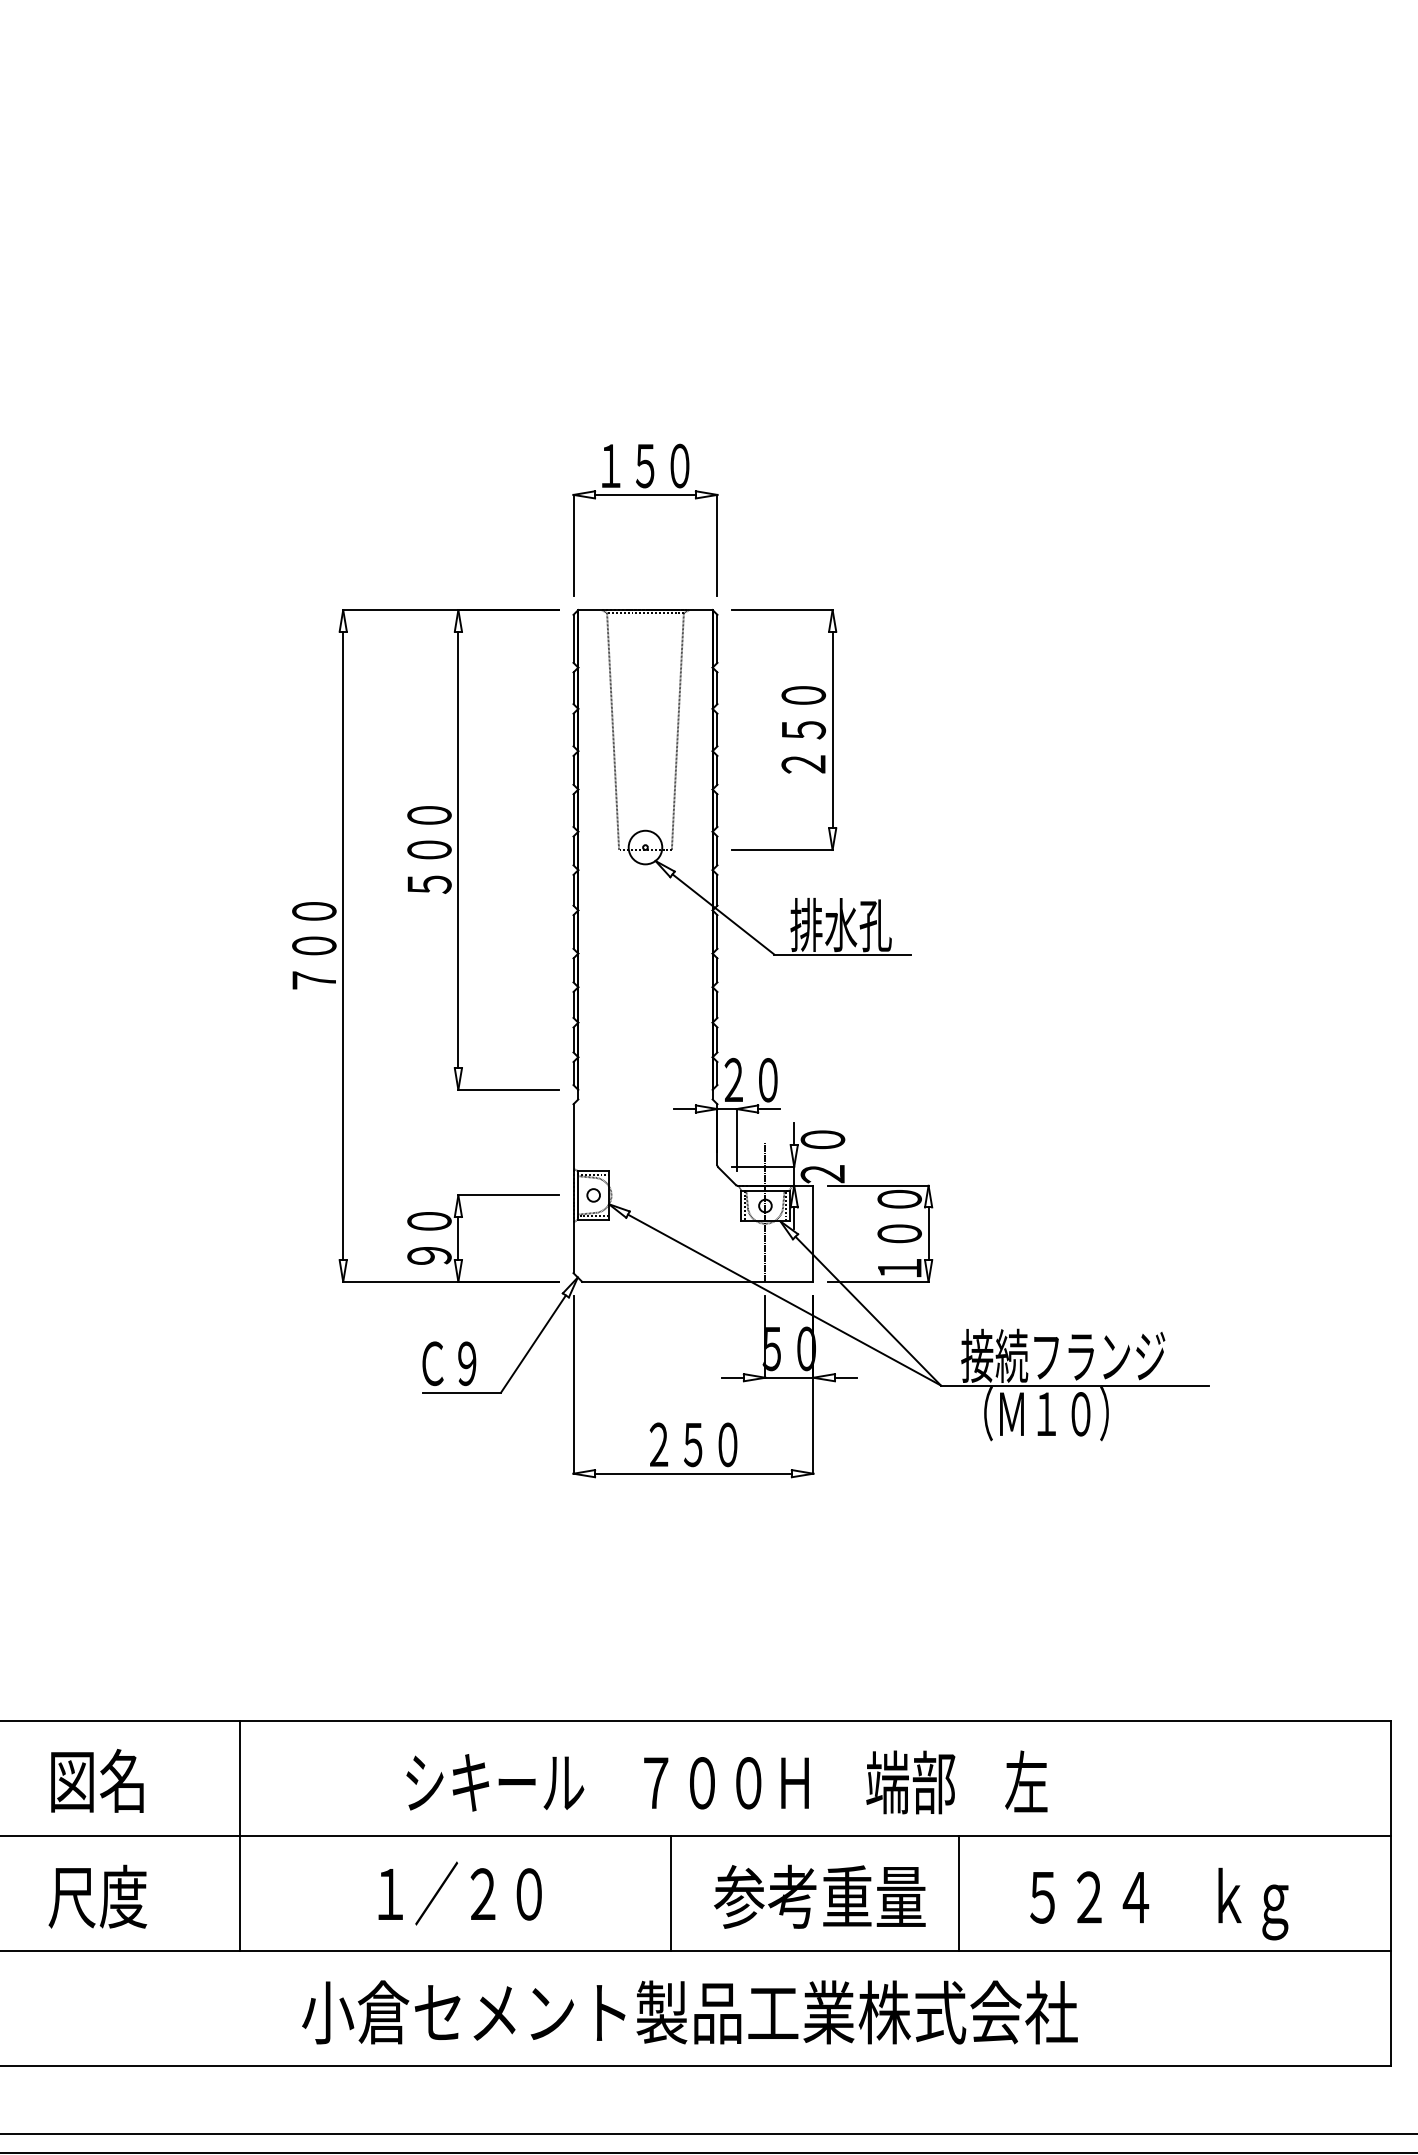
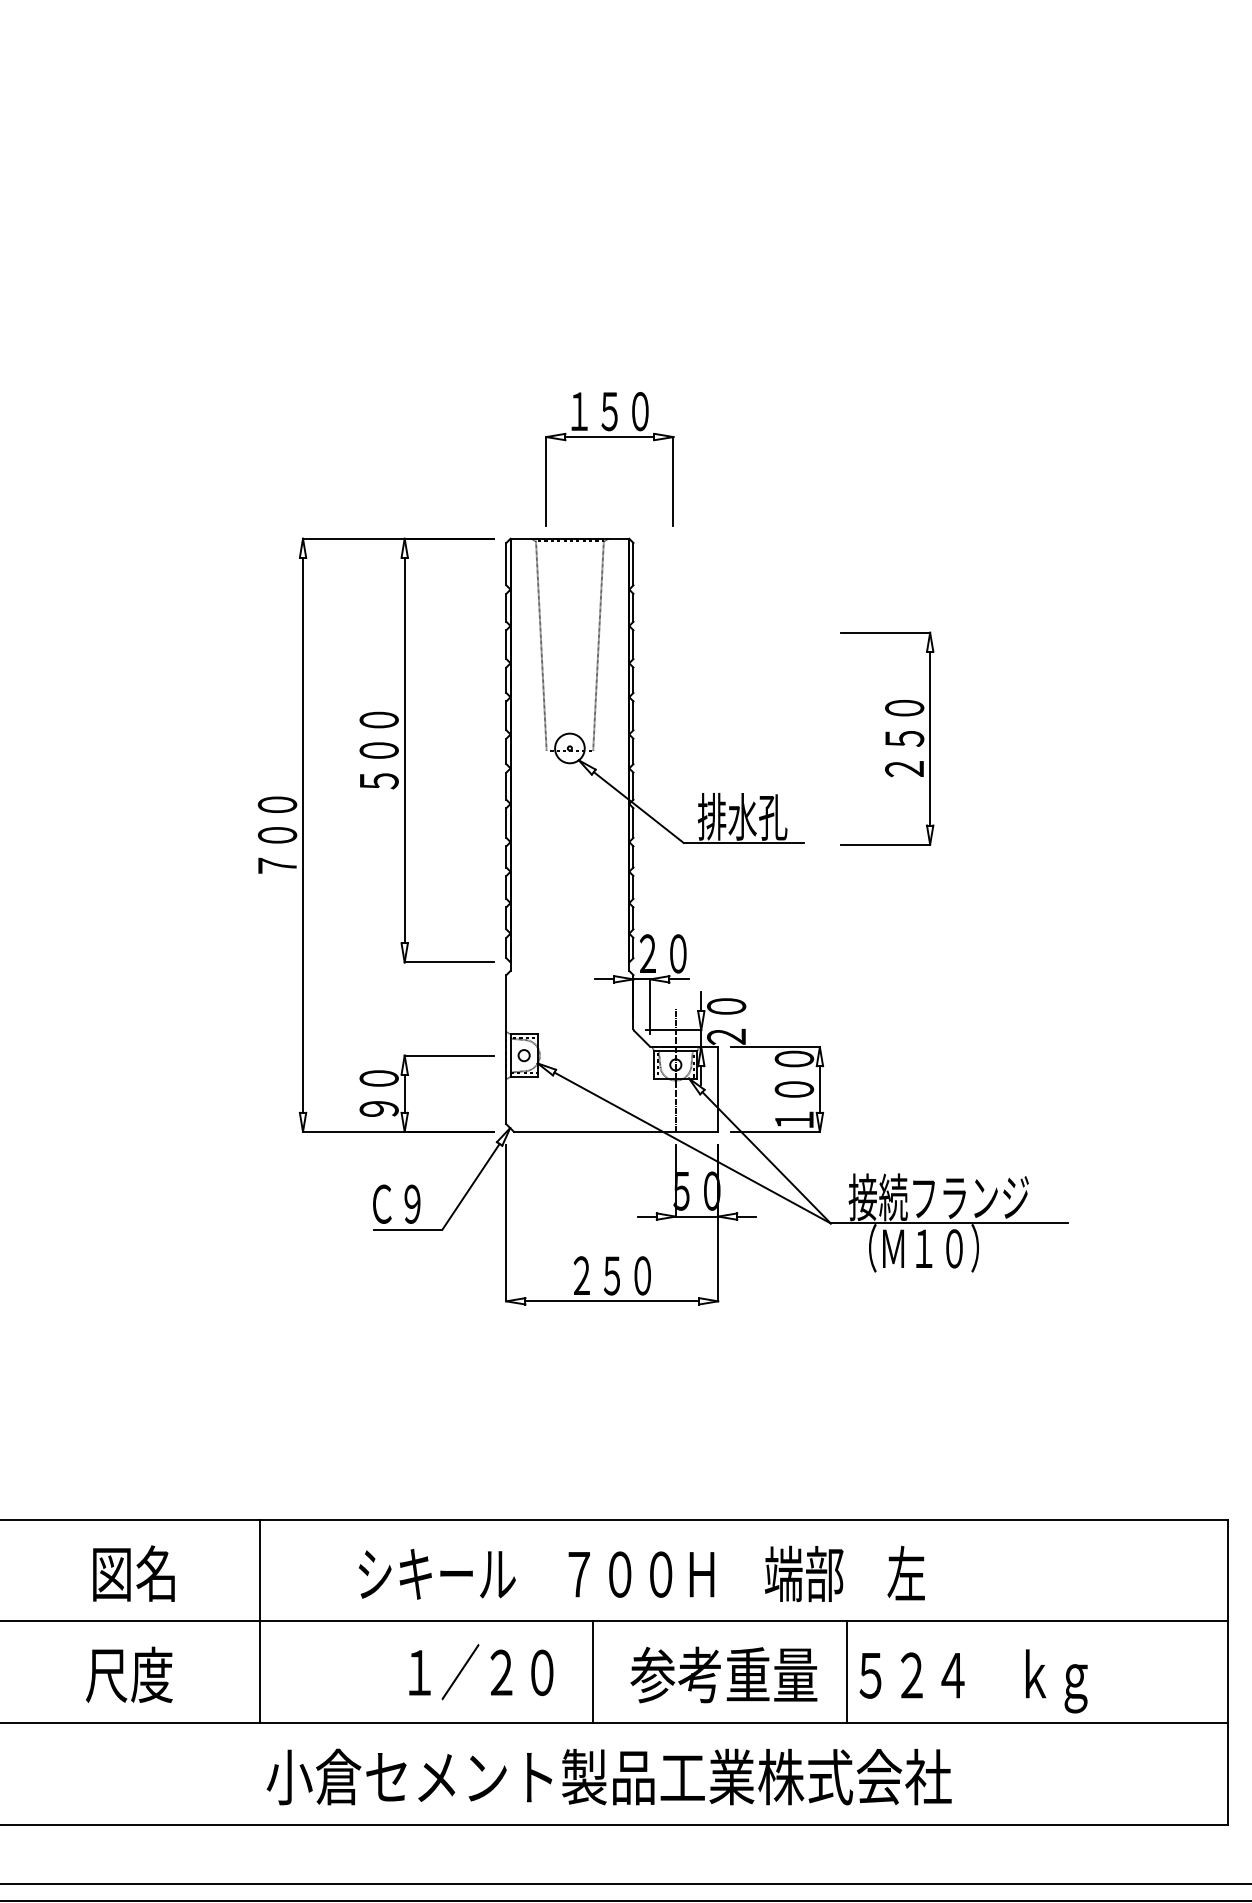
part: (645, 495) -> (609, 437), moved
part: (784, 729) -> (887, 738), moved
text: (96, 1780) -> (133, 1573), moved
line: (239, 1836) -> (259, 1621), moved
text: (460, 1892) -> (481, 1671), moved
text: (98, 1896) -> (129, 1674), moved
text: (1159, 1904) -> (973, 1681), moved

